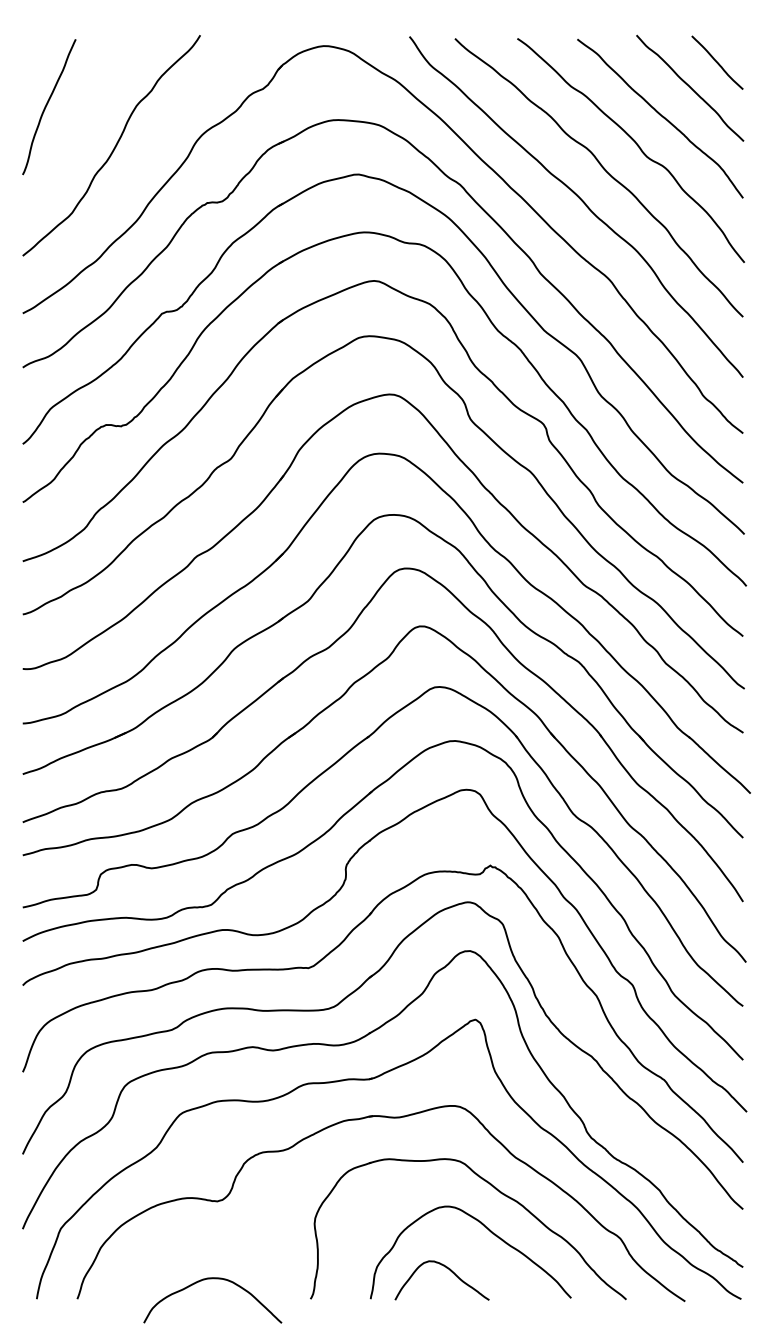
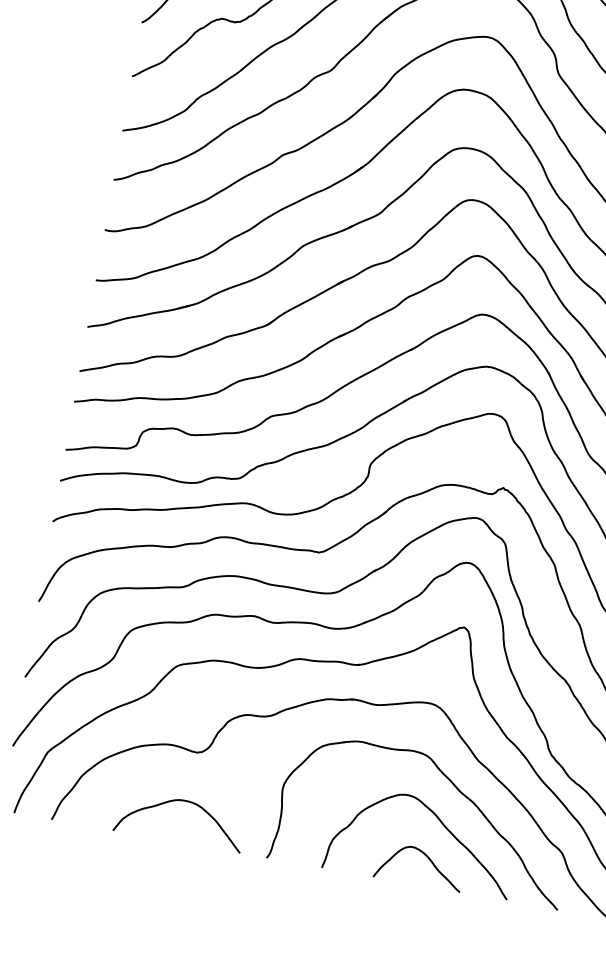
curve: (450, 1271) -> (428, 859), moved
curve: (212, 1279) -> (183, 801), moved

